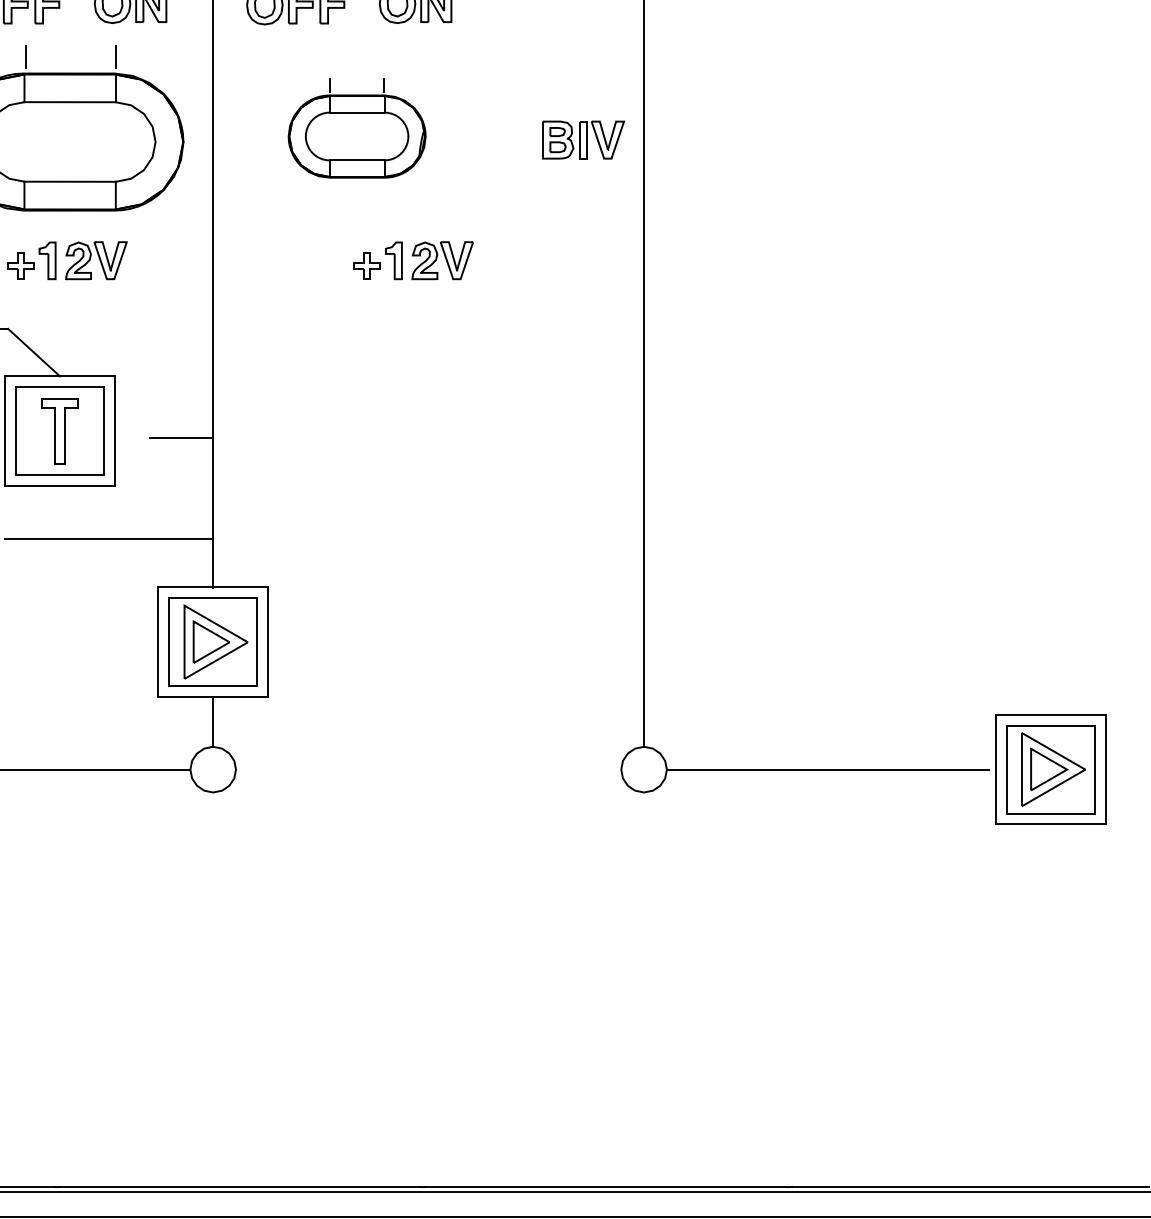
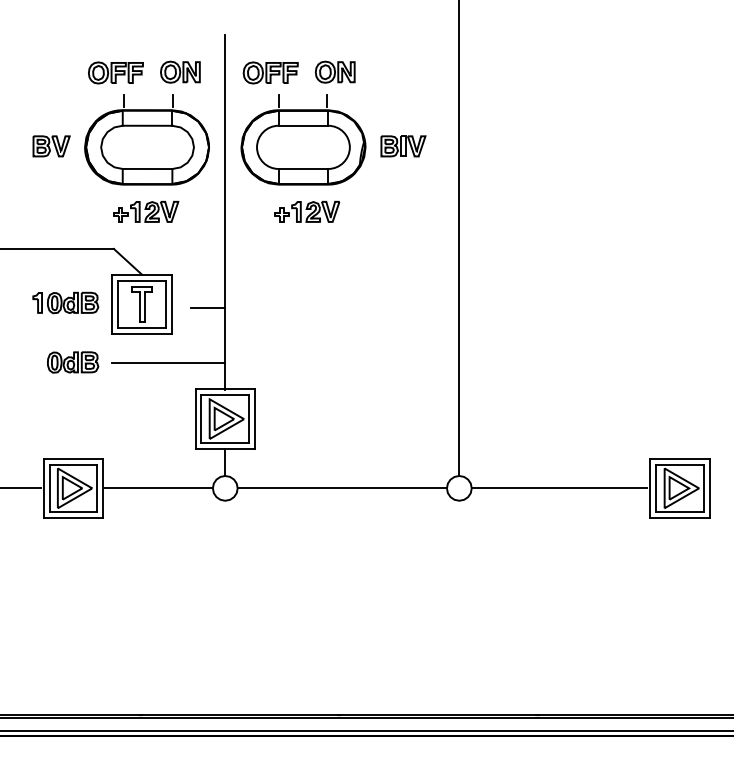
part: (357, 127) -> (303, 139), size x1.67
part: (583, 140) -> (403, 146), moved
part: (414, 259) -> (307, 211), moved
line: (427, 769) -> (341, 488), added

